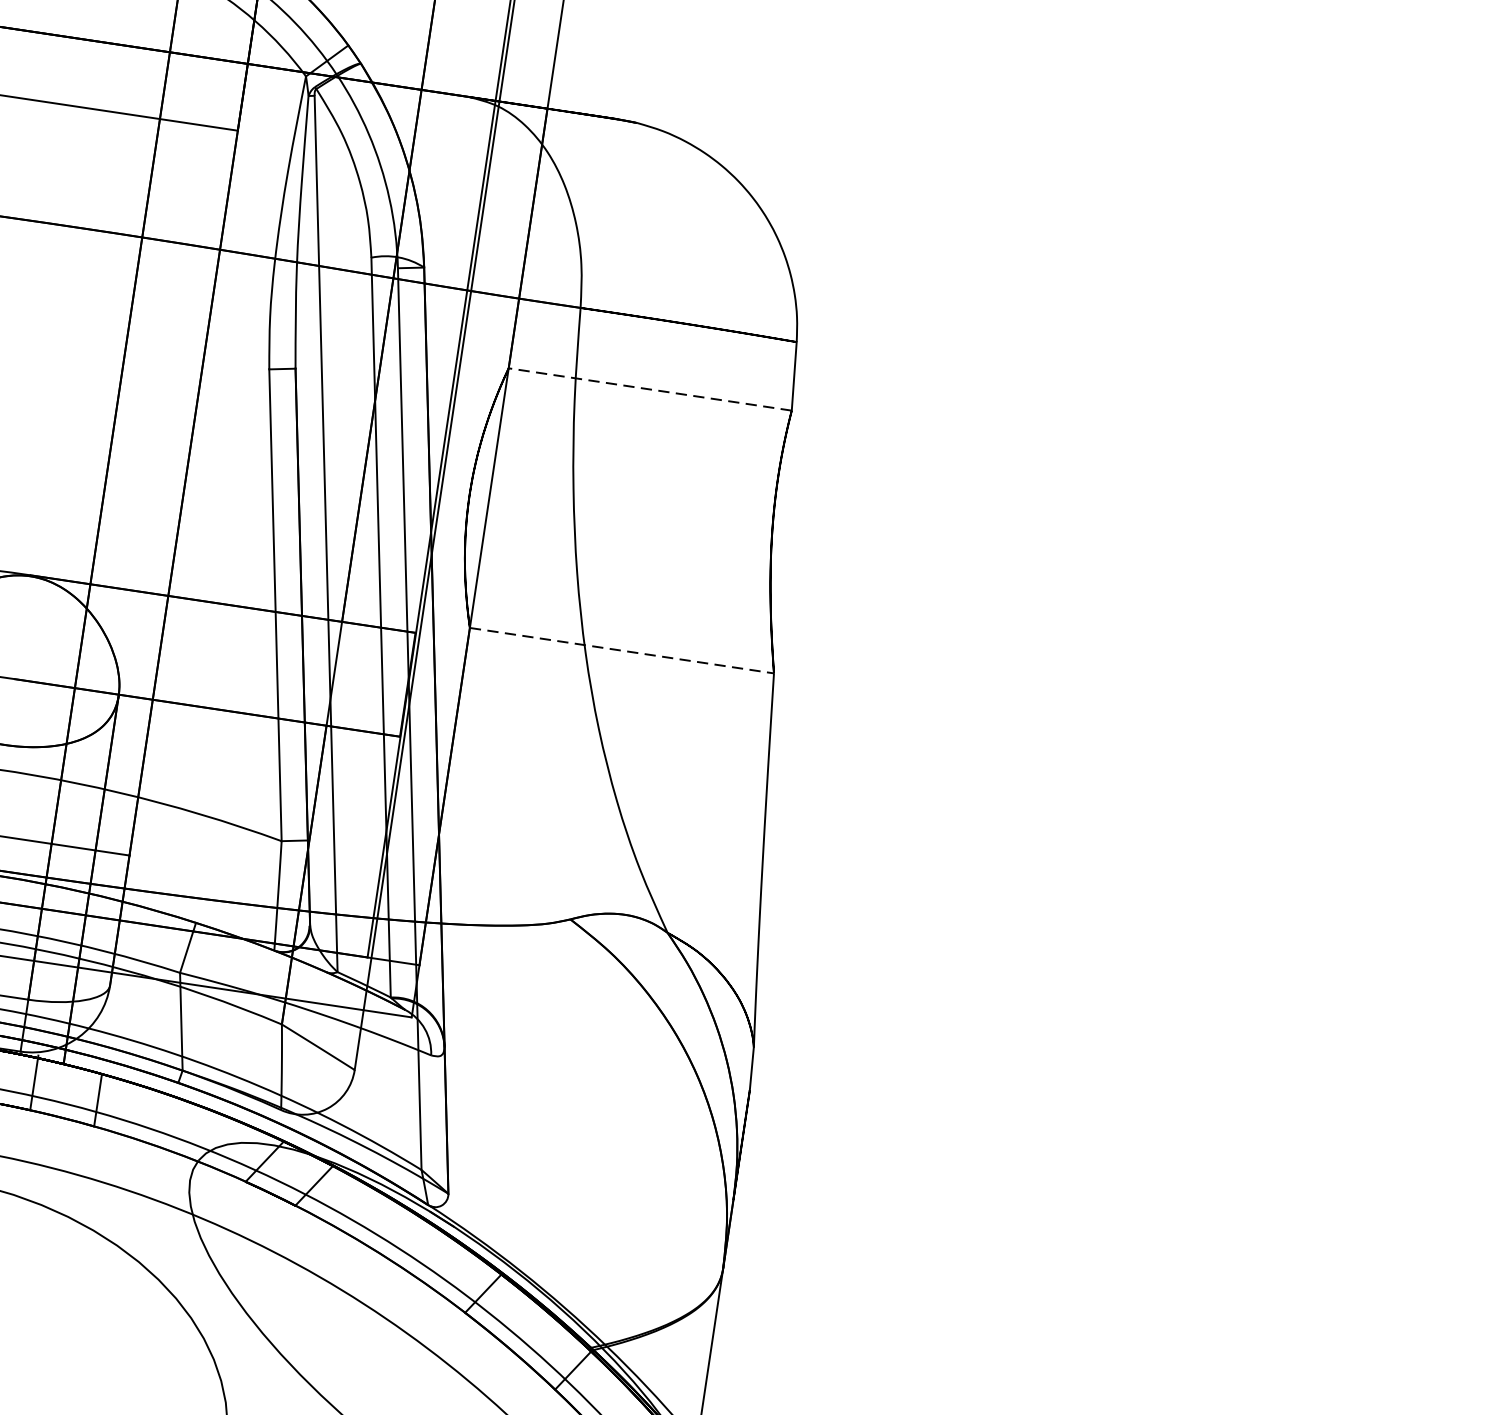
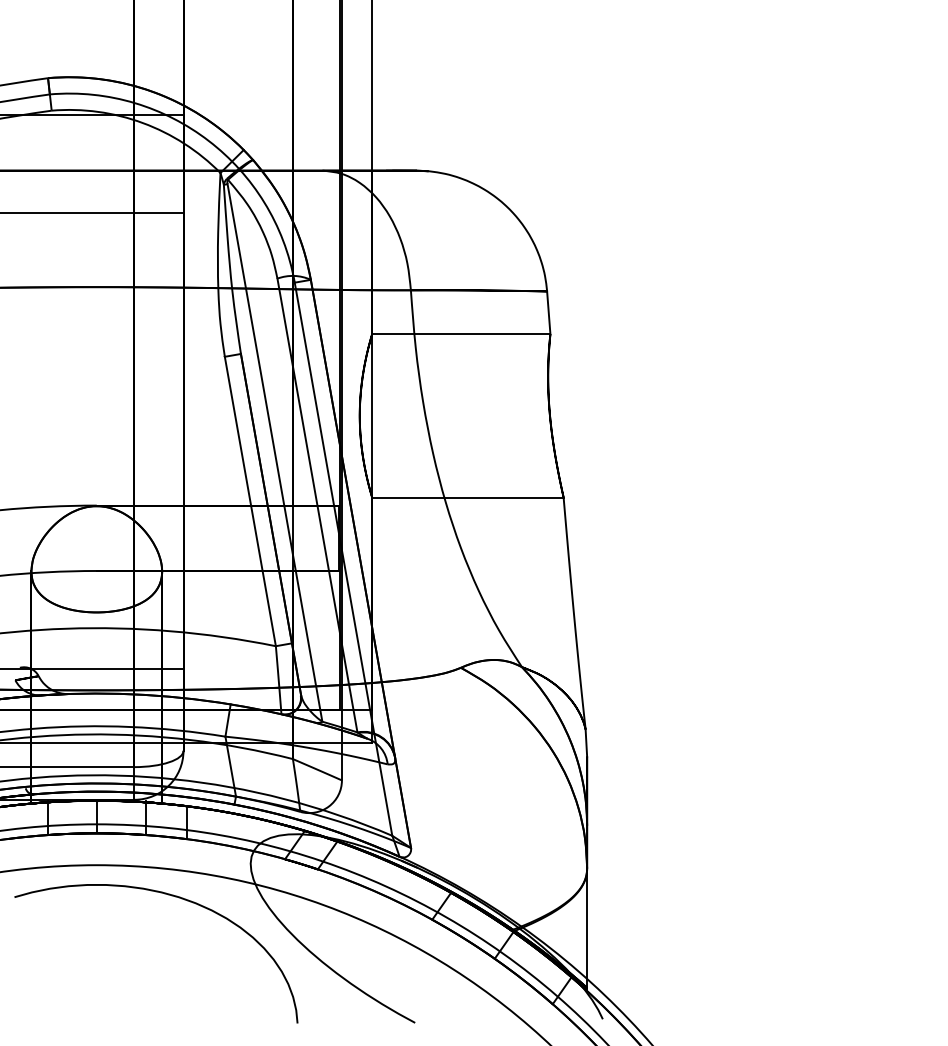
line: (648, 389) -> (460, 334), dashed -> solid
line: (621, 650) -> (467, 497), dashed -> solid

